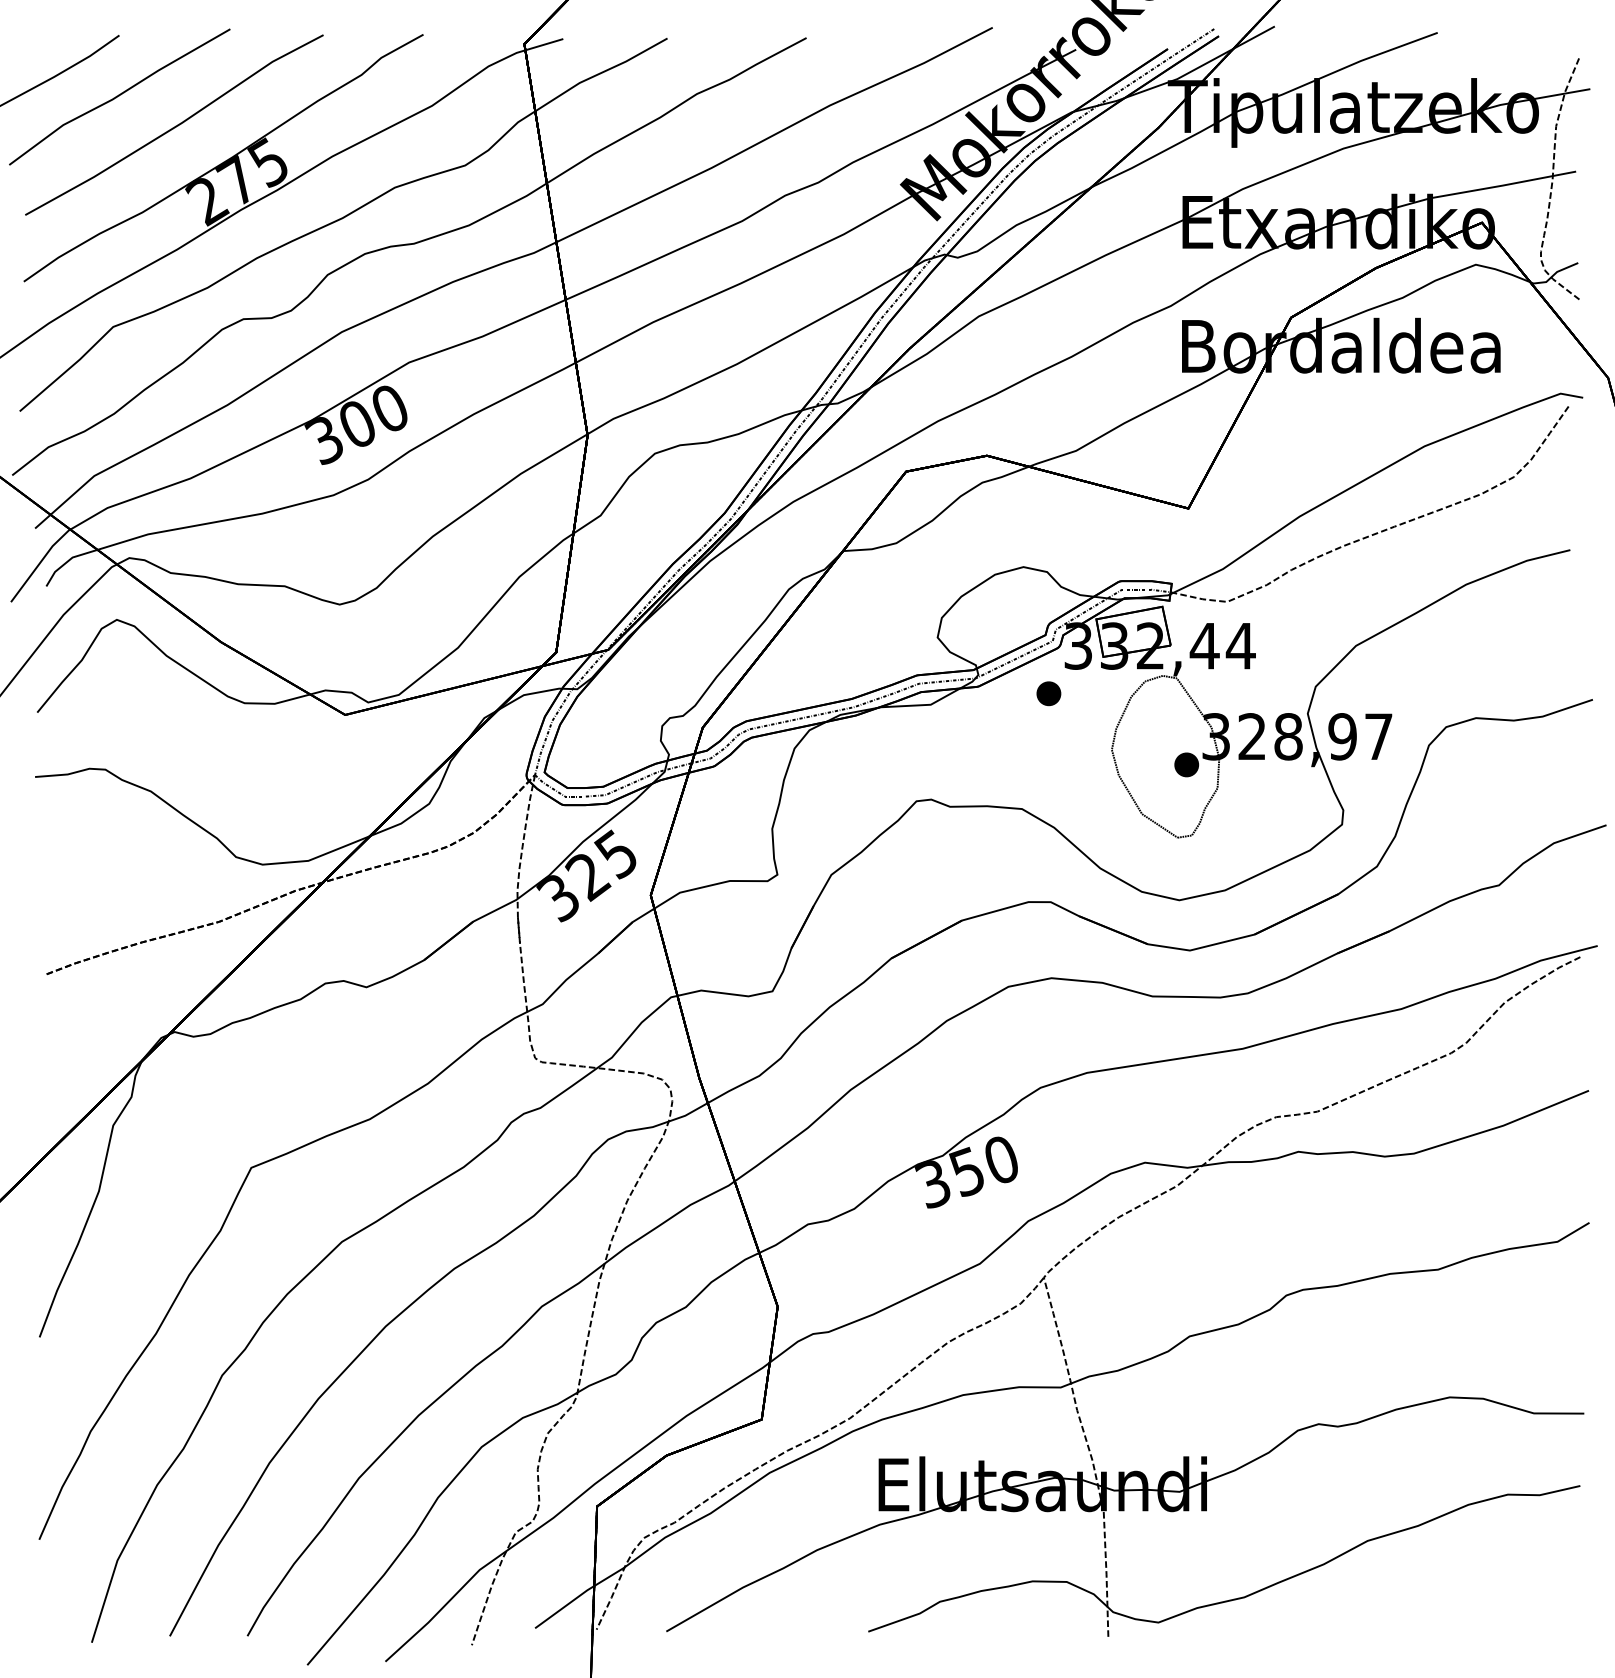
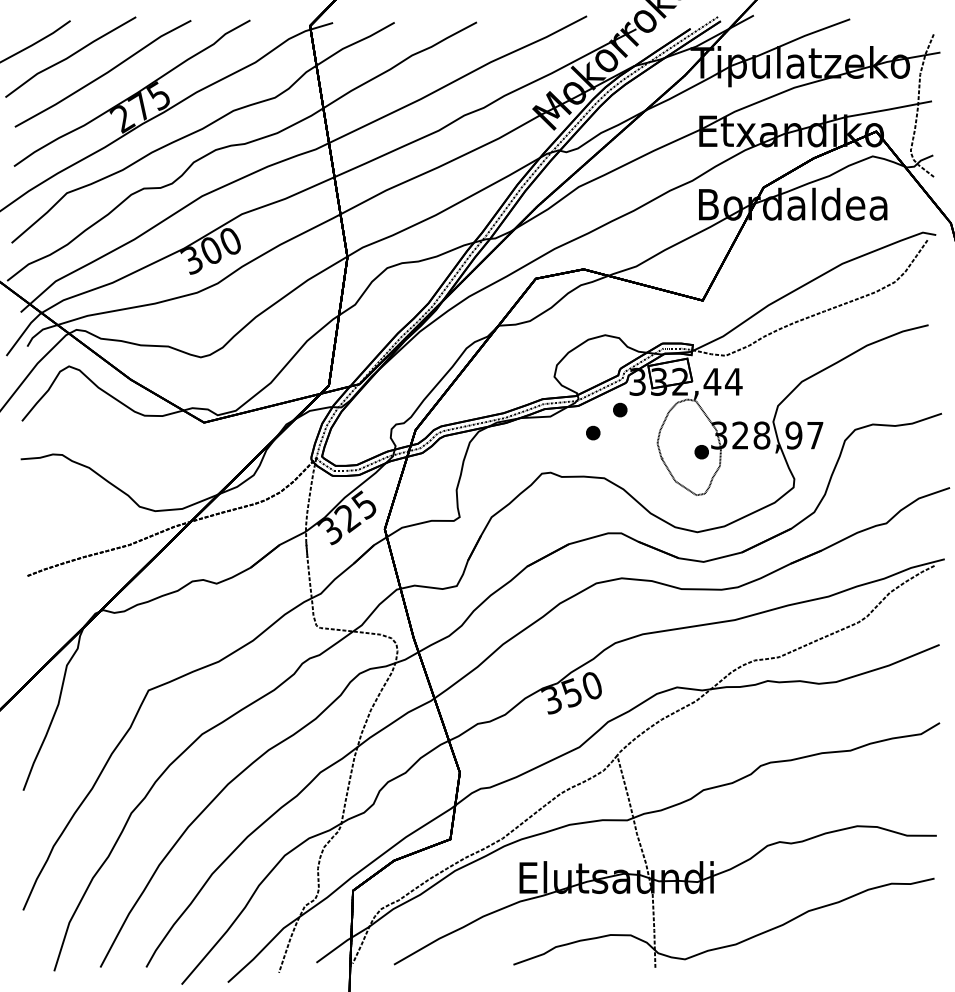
part: (1003, 731) -> (593, 432), added

